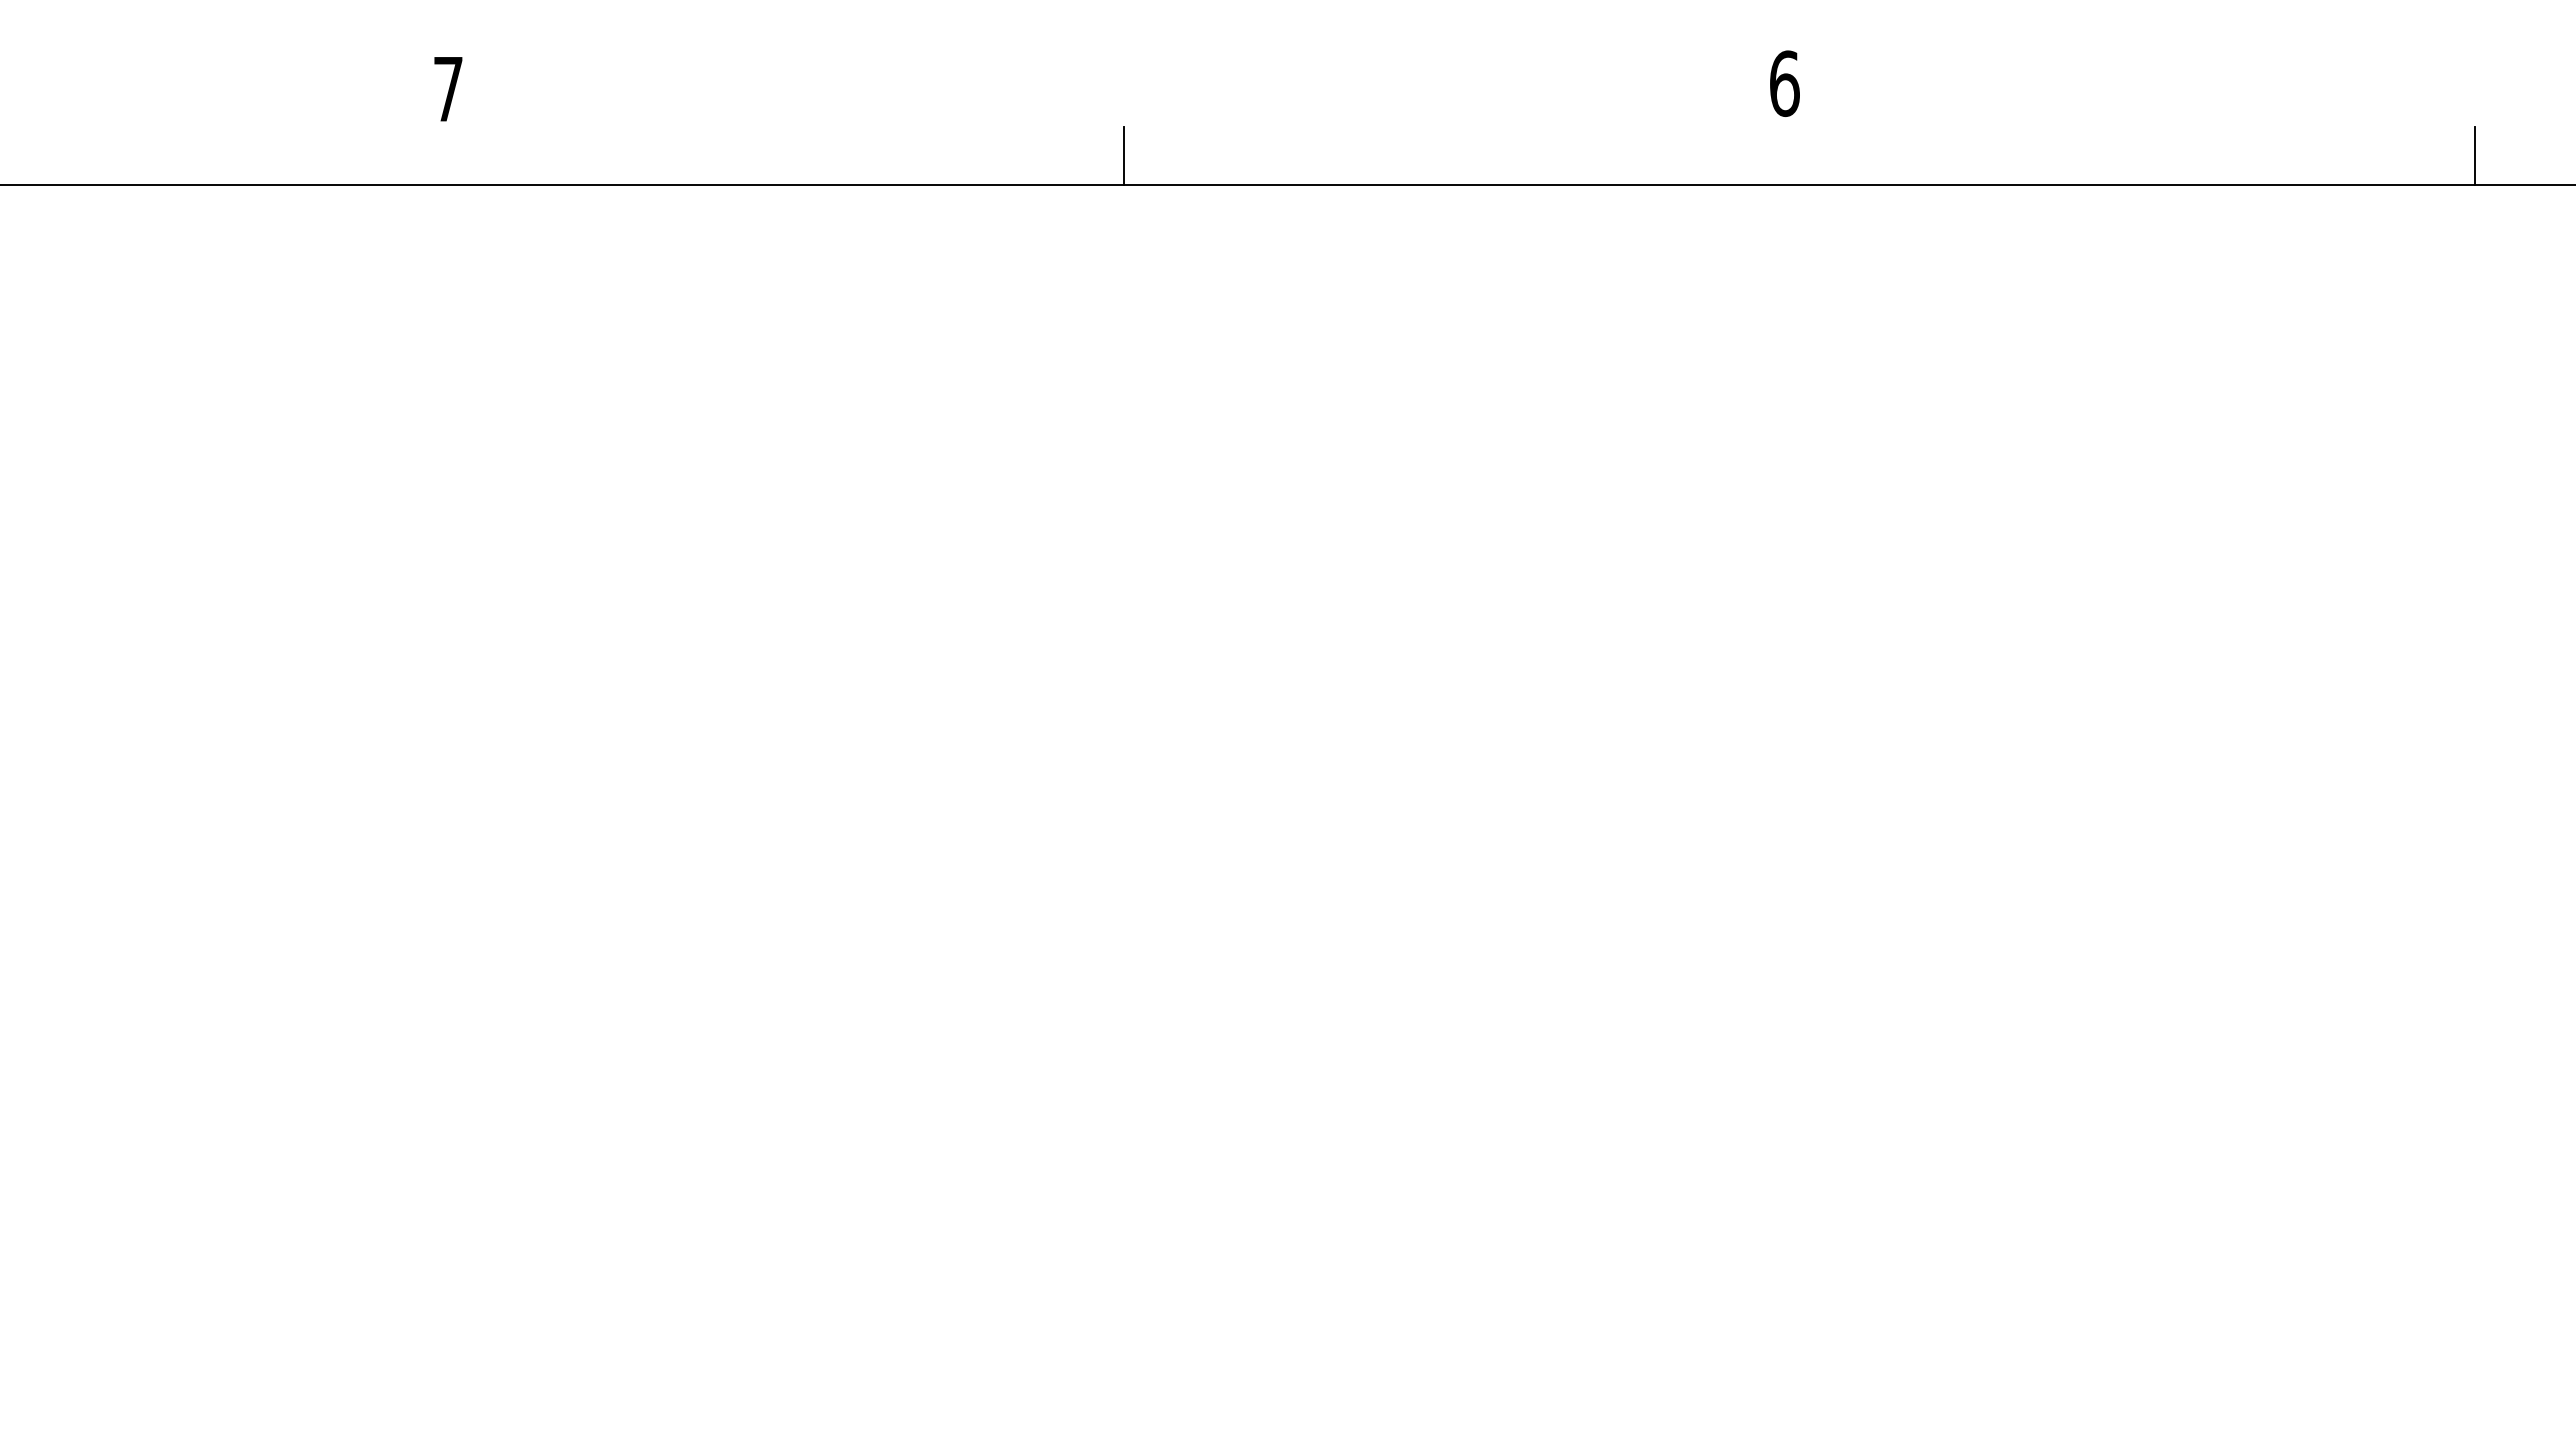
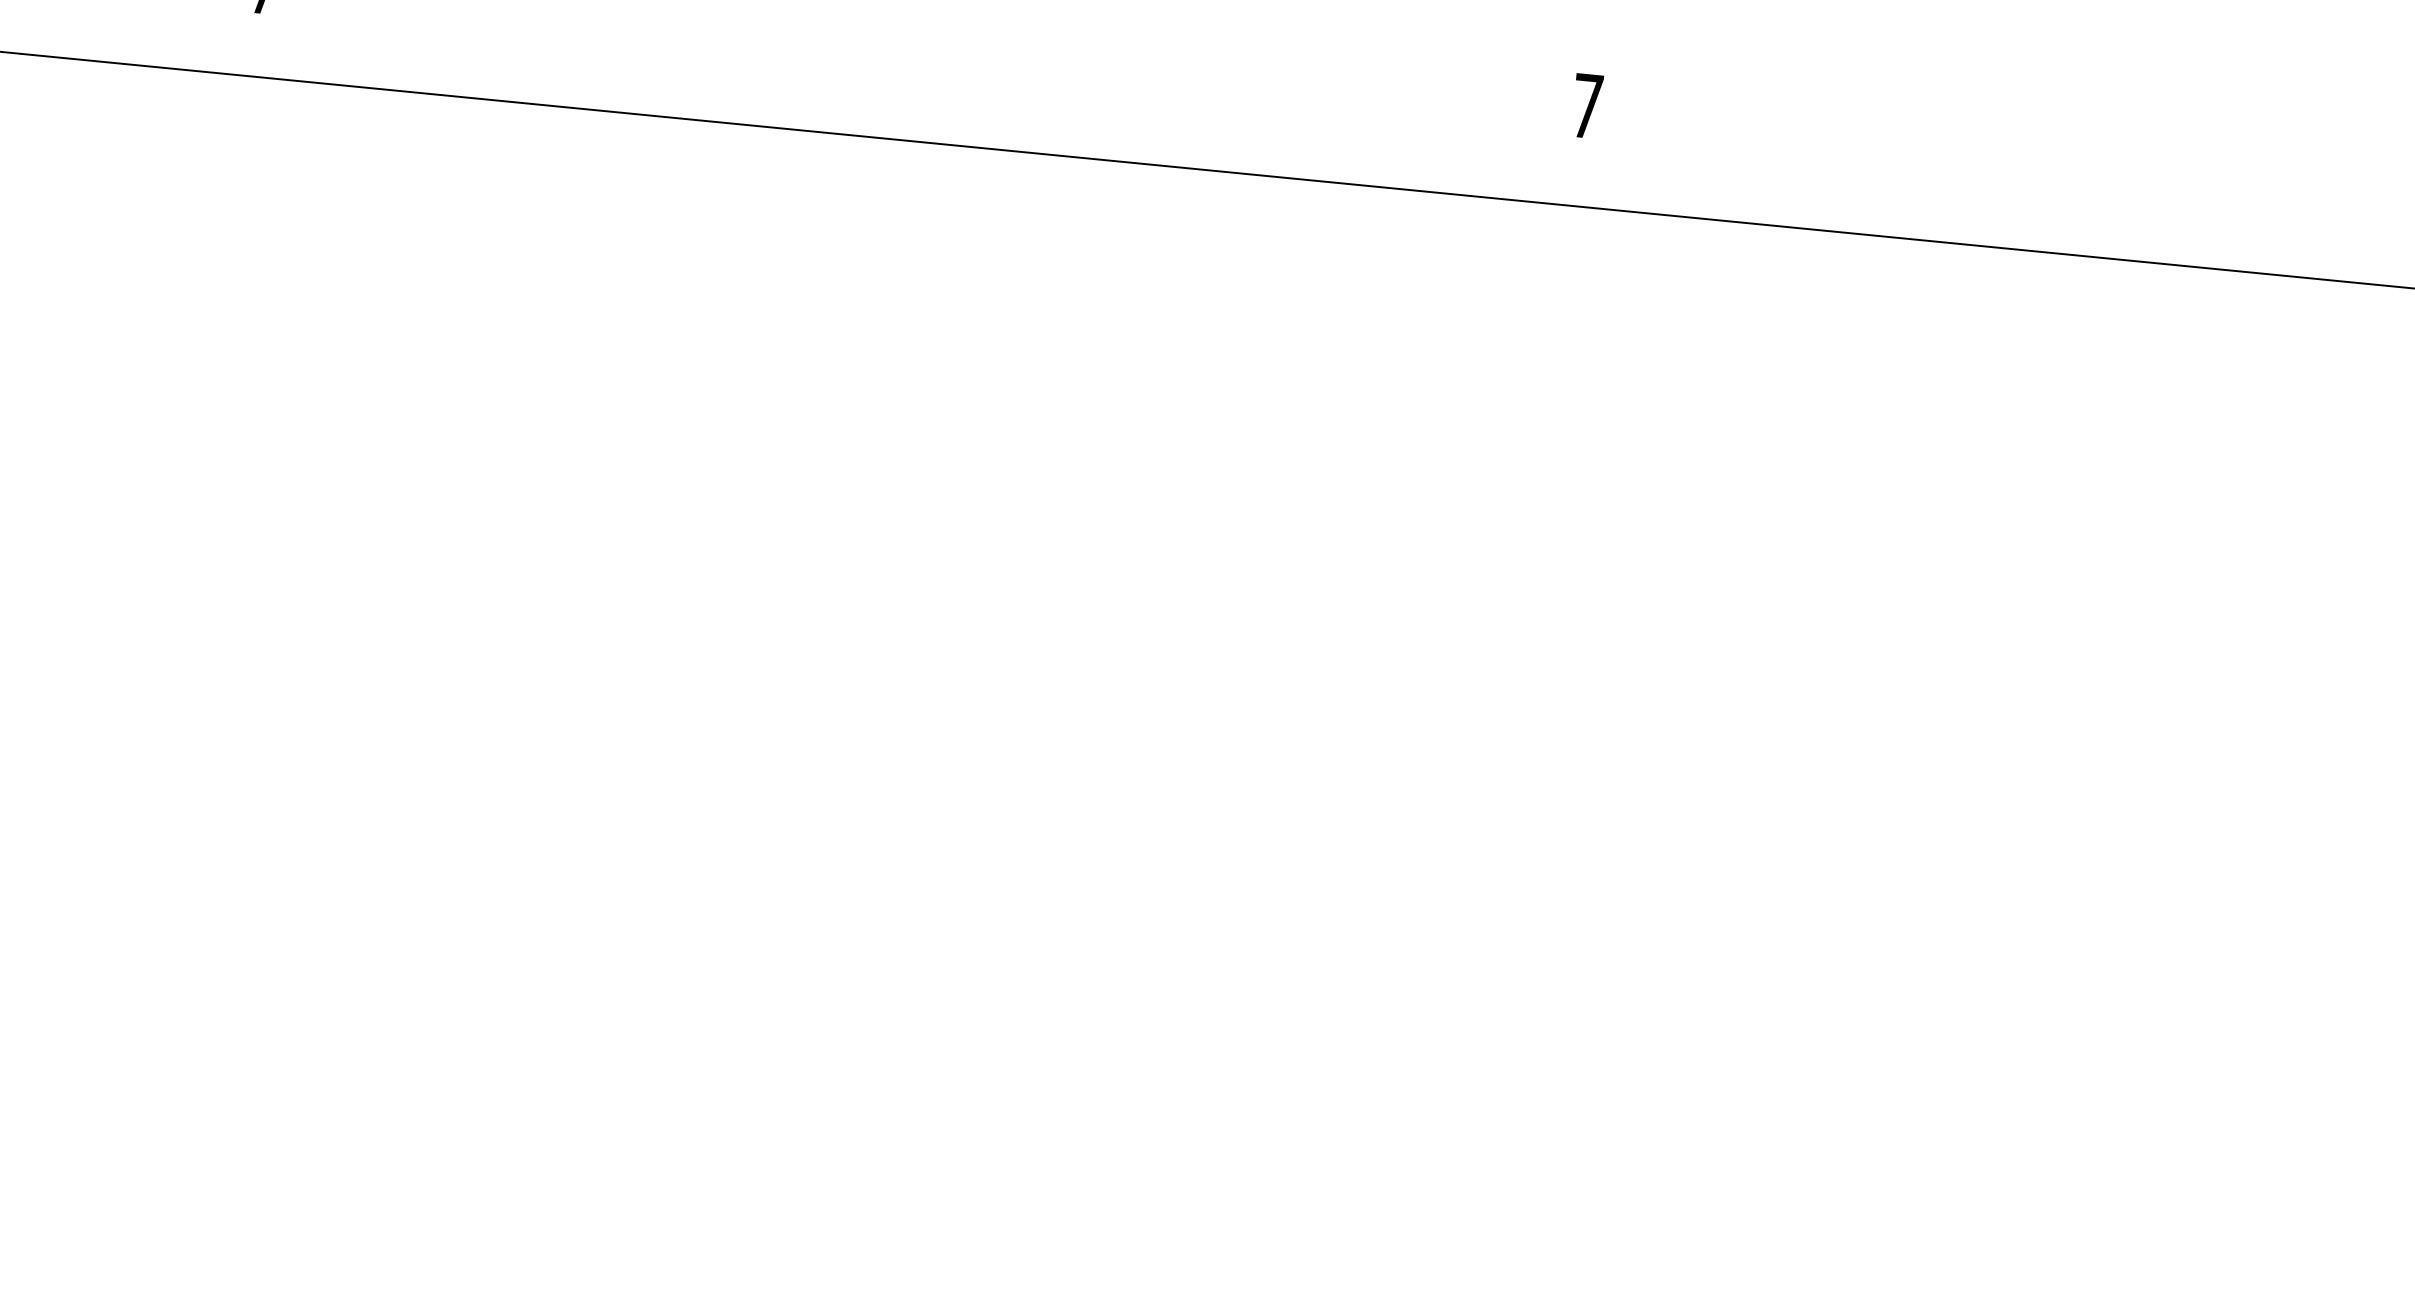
text: (1784, 83) -> (1587, 105), 6 -> 7
line: (1124, 155) -> (927, 113), removed
line: (2475, 155) -> (2263, 244), removed

